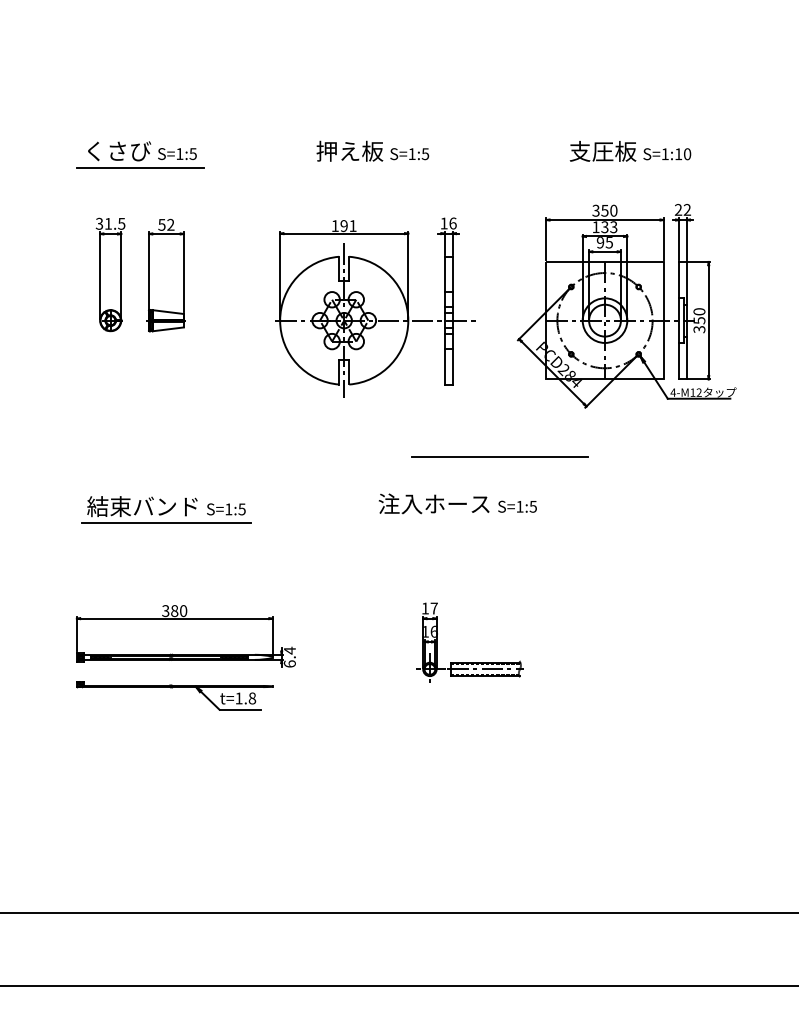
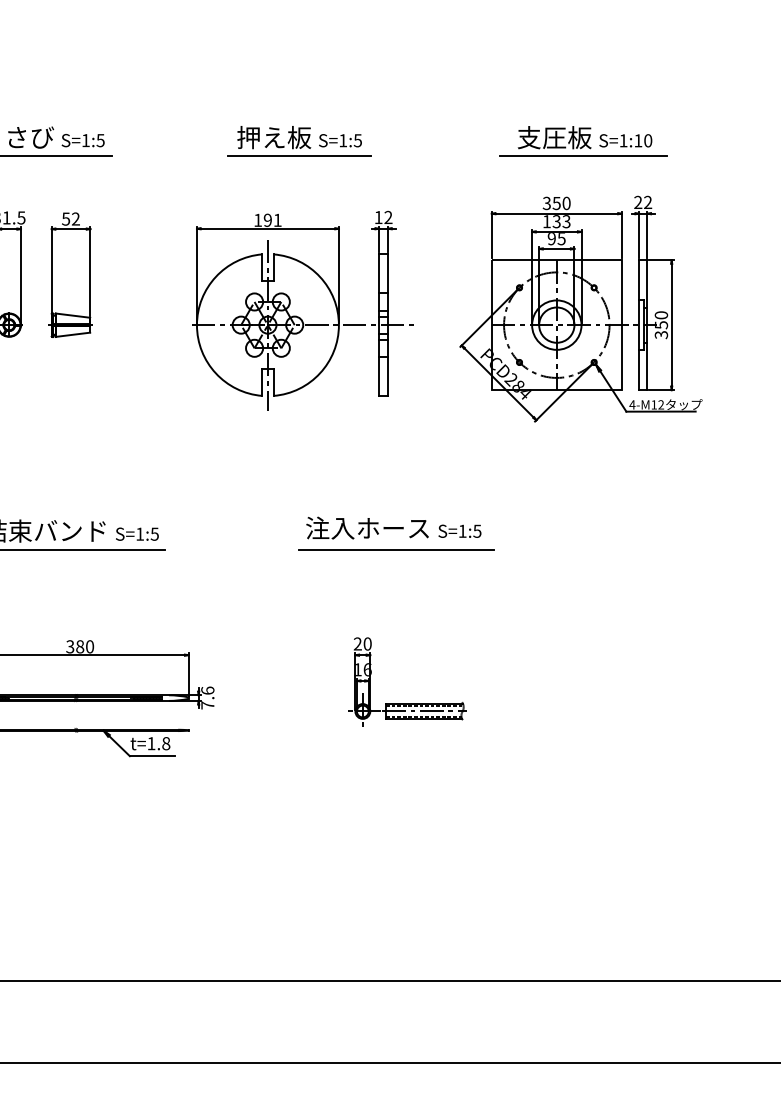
line: (372, 168) -> (299, 156), added
line: (628, 168) -> (582, 156), added
text: (452, 223) -> (387, 217), 16 -> 12
line: (499, 456) -> (395, 548), moved
text: (429, 608) -> (362, 643), 17 -> 20
text: (289, 656) -> (207, 697), 6.4 -> 7.6

